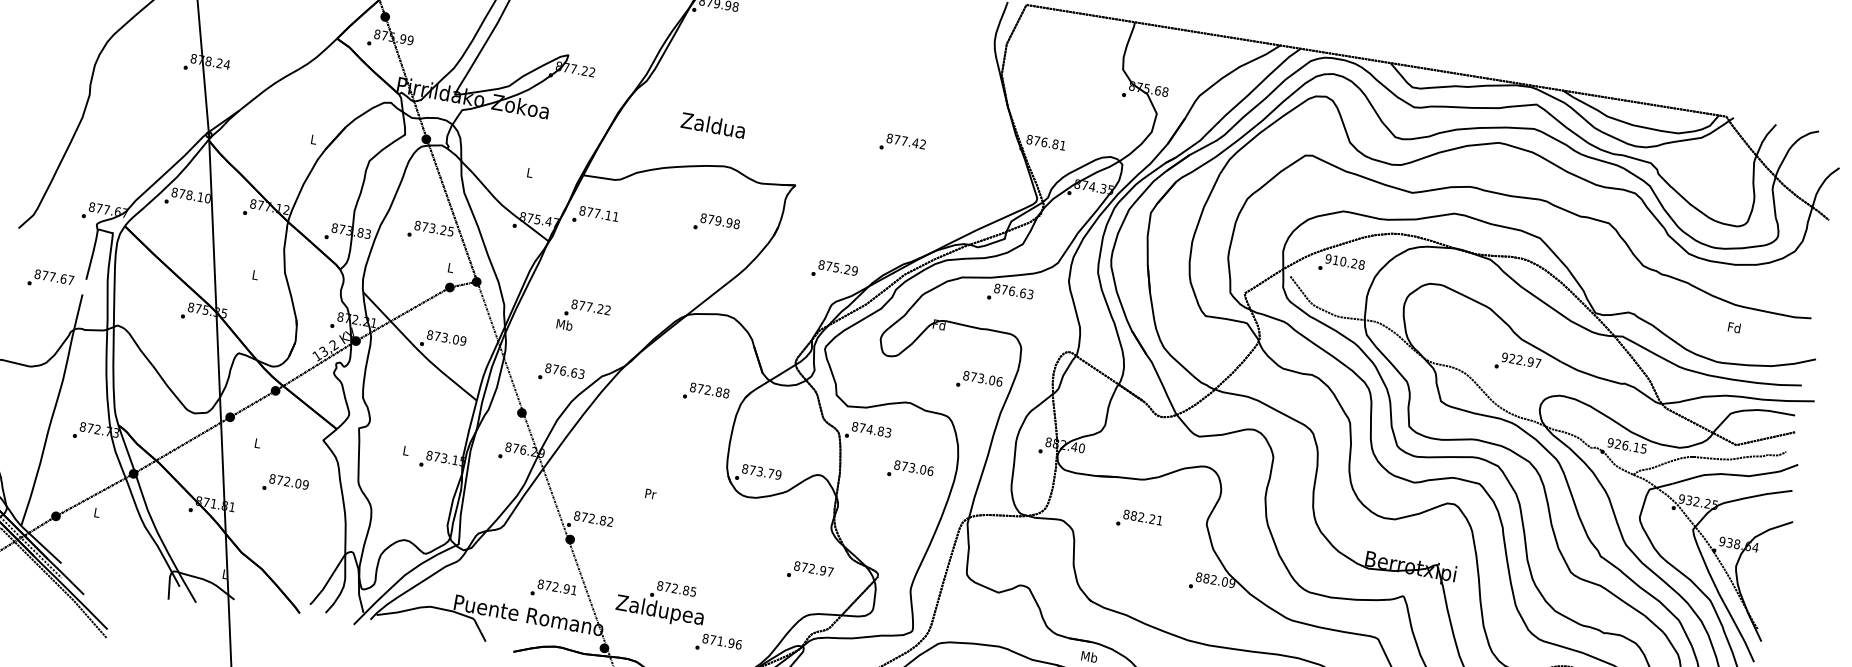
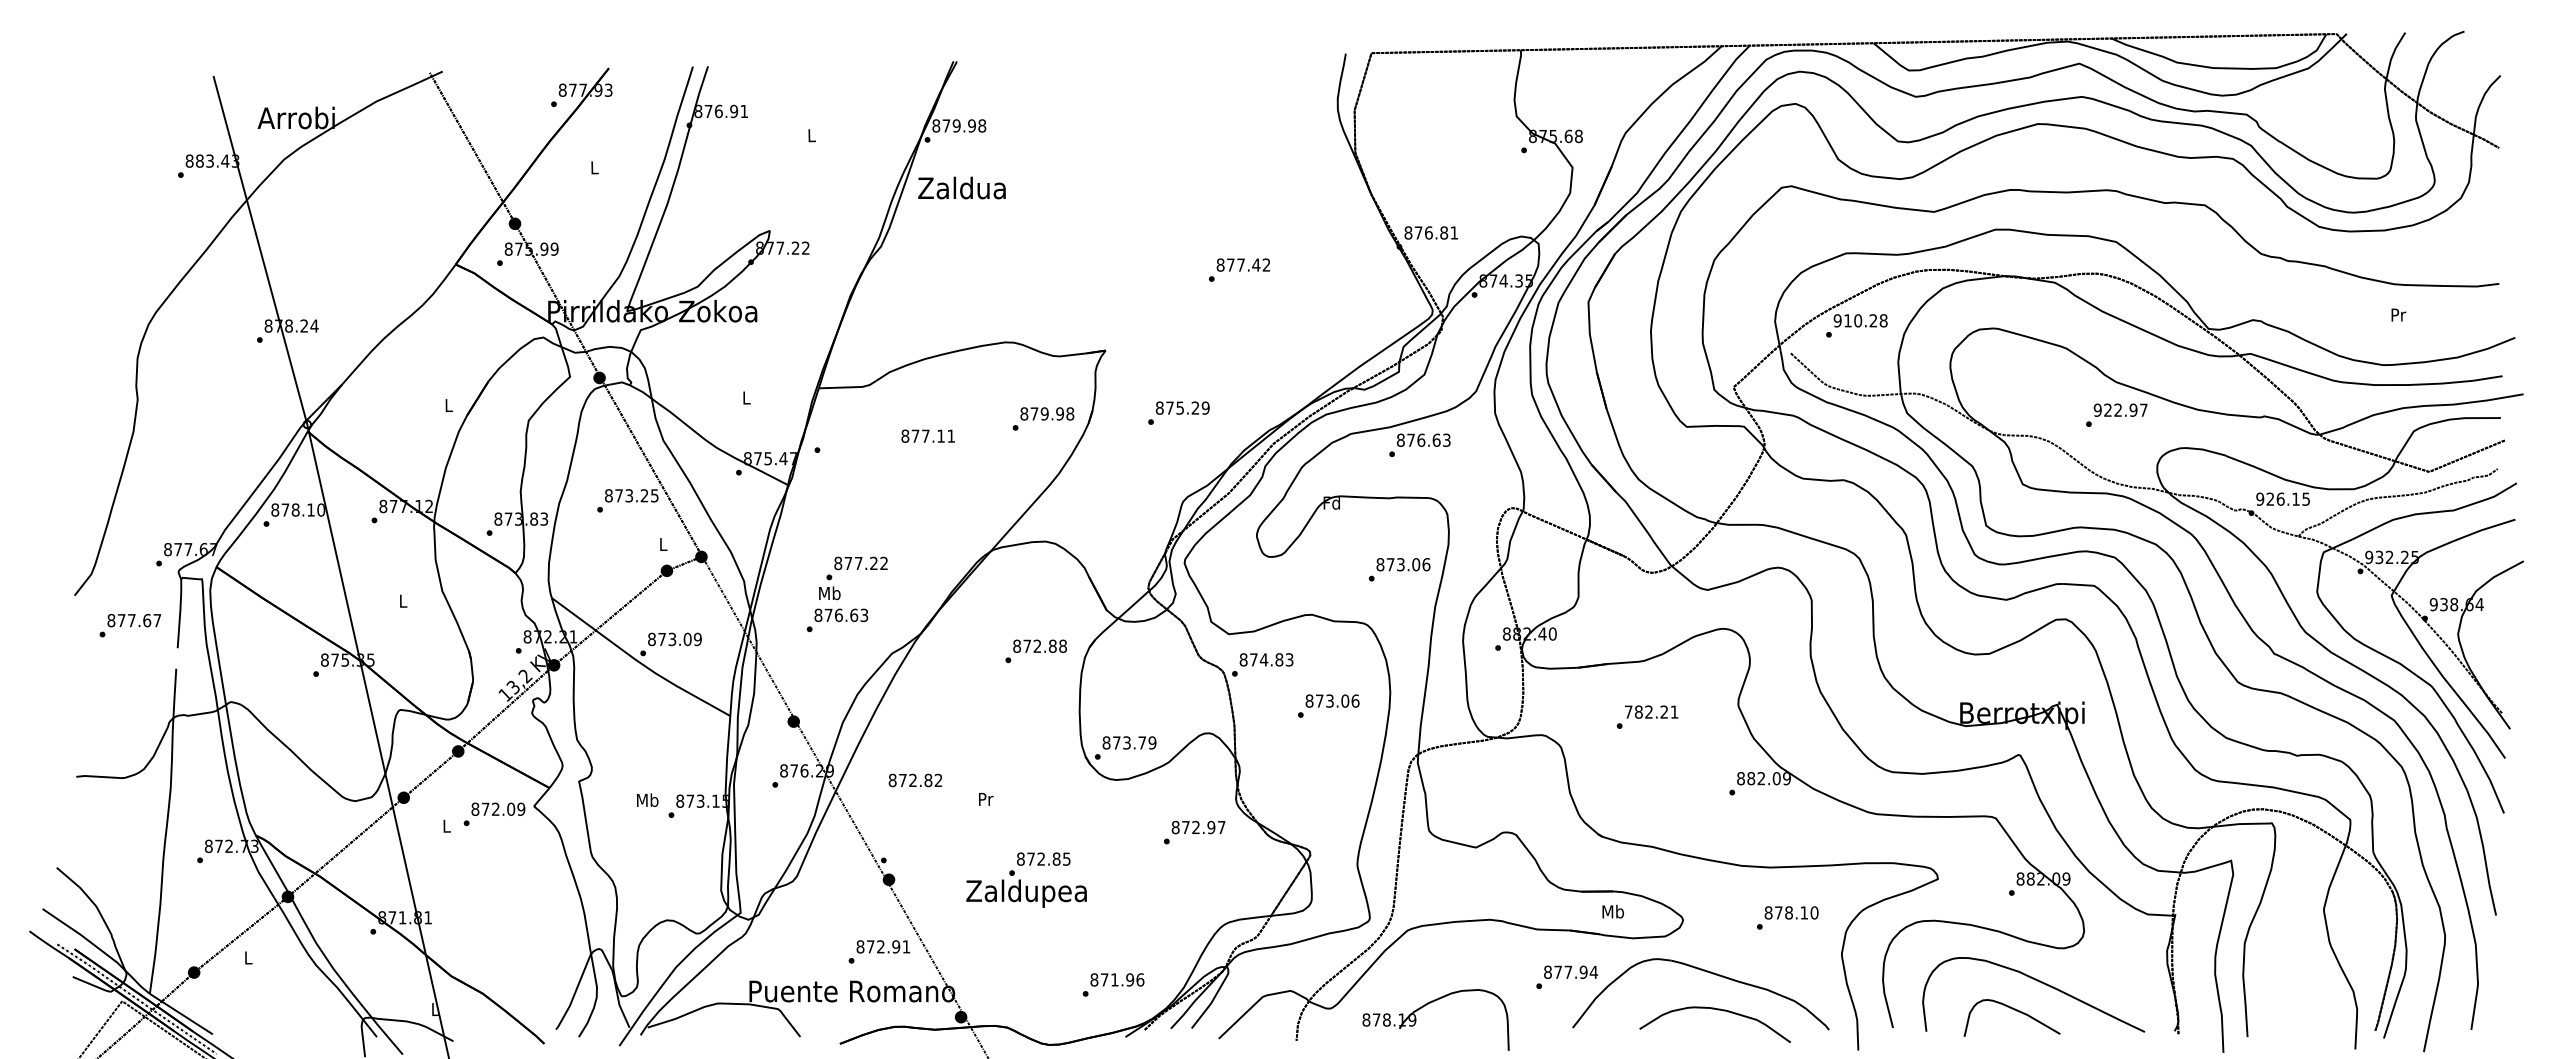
text: (713, 124) -> (961, 187), moved
text: (598, 213) -> (927, 435), moved
text: (716, 224) -> (1043, 418), moved
text: (834, 270) -> (1178, 412), moved
text: (50, 280) -> (130, 625), moved
text: (1734, 327) -> (2398, 314), Fd -> Pr
text: (561, 374) -> (837, 620), moved
text: (406, 450) -> (647, 799), L -> Mb
text: (285, 485) -> (494, 814), moved
text: (1126, 514) -> (1628, 711), 882.21 -> 782.21
text: (593, 519) -> (915, 780), moved
text: (810, 572) -> (1194, 832), moved
text: (661, 601) -> (1026, 879), moved

